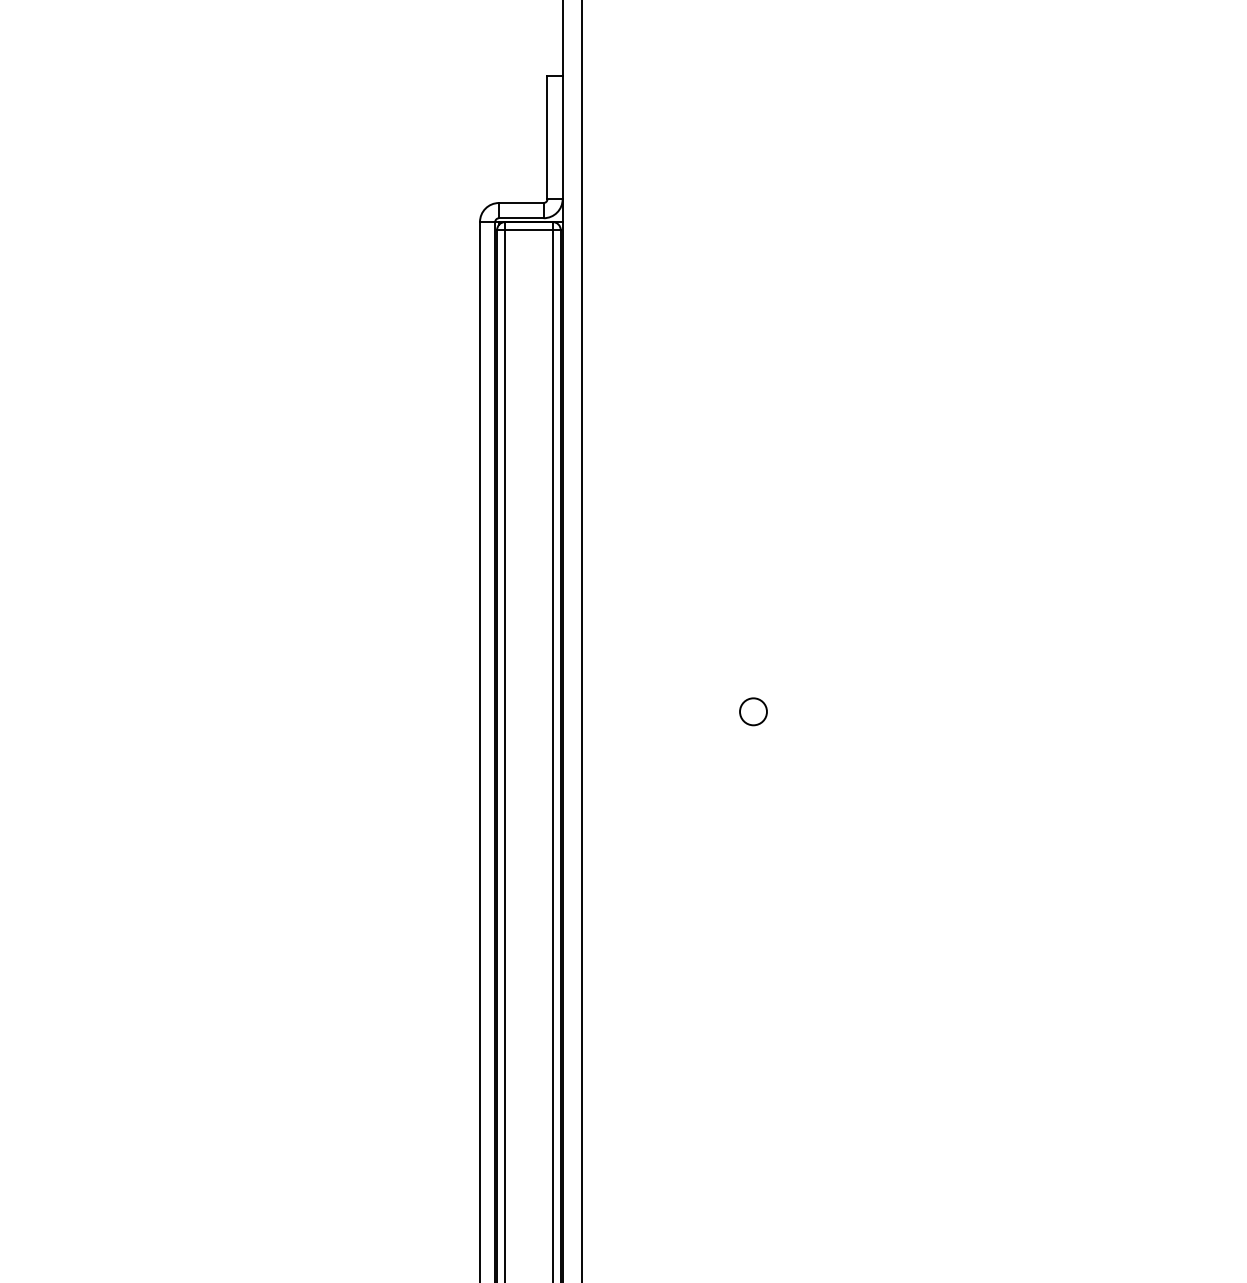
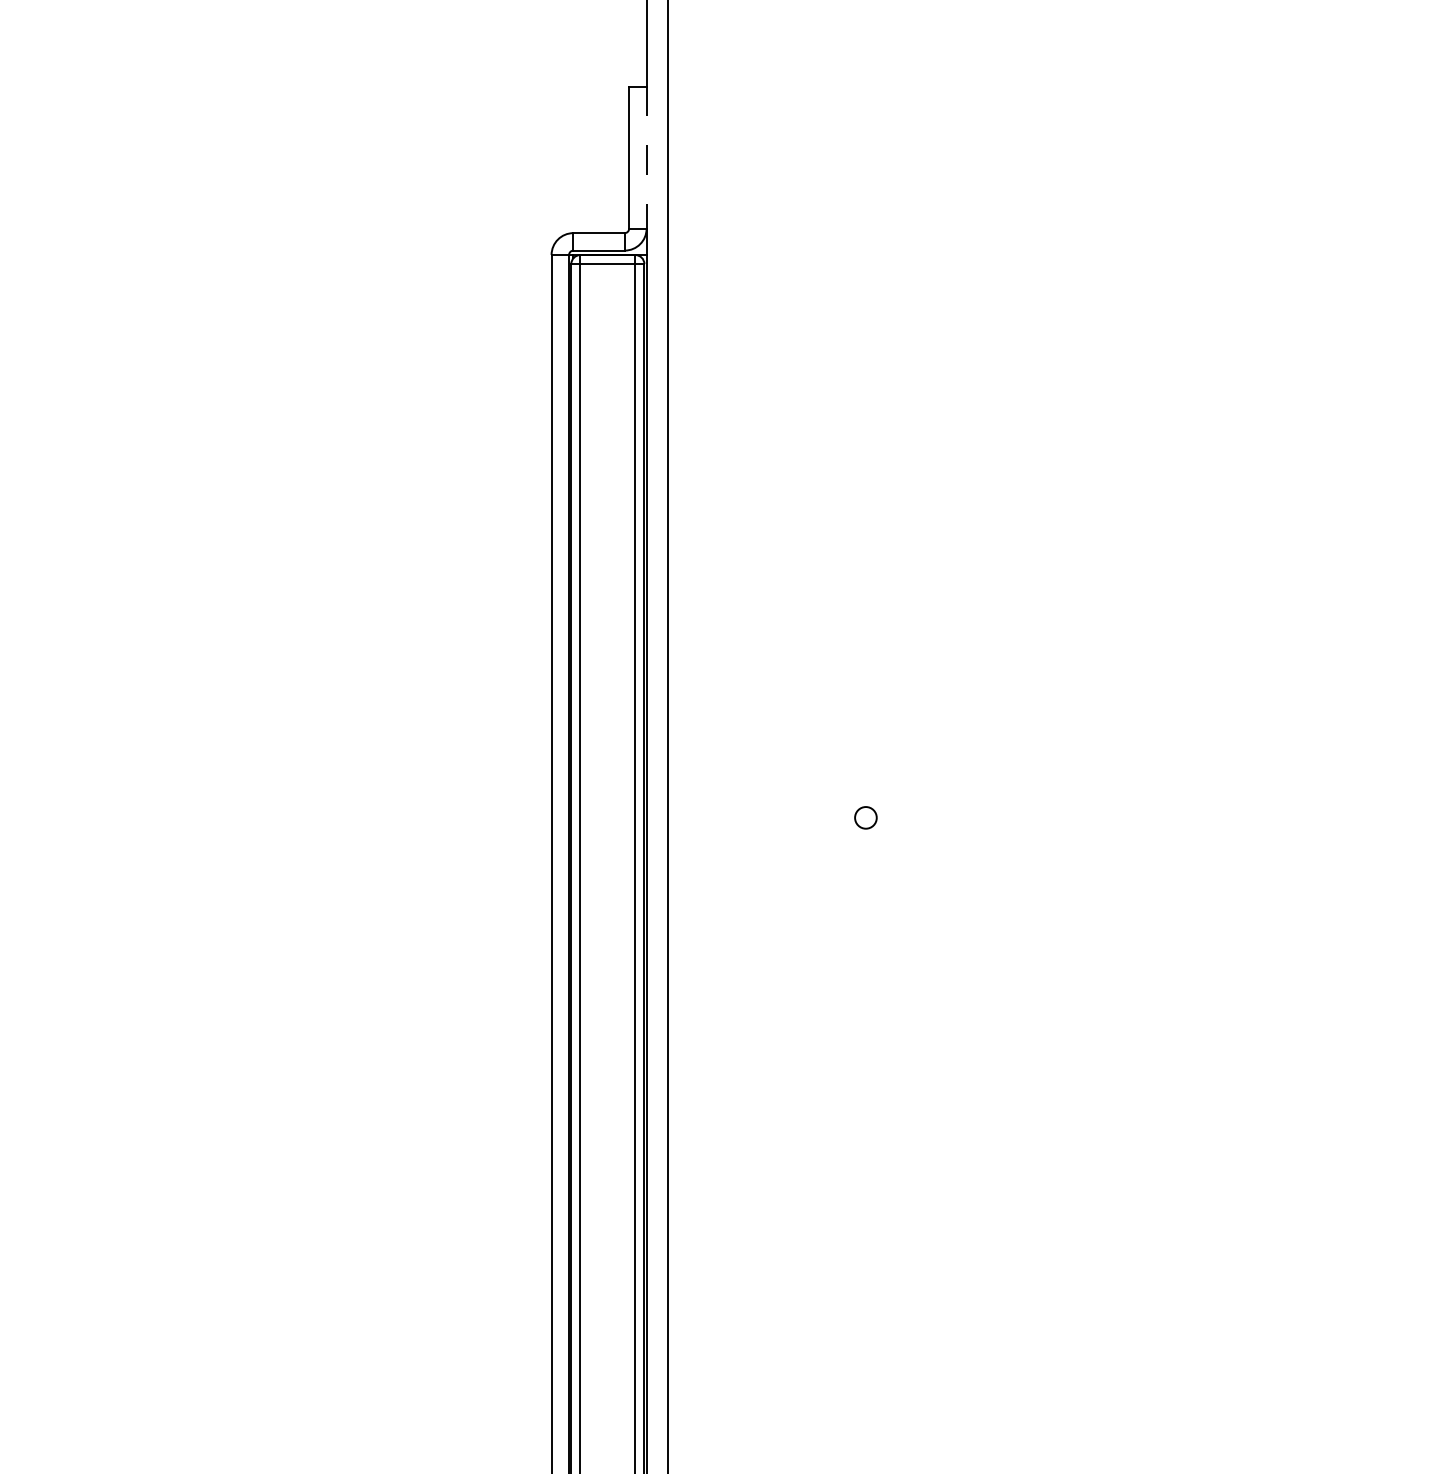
line: (562, 137) -> (646, 157), solid -> dashed
circle: (753, 711) -> (865, 817), size x0.7

